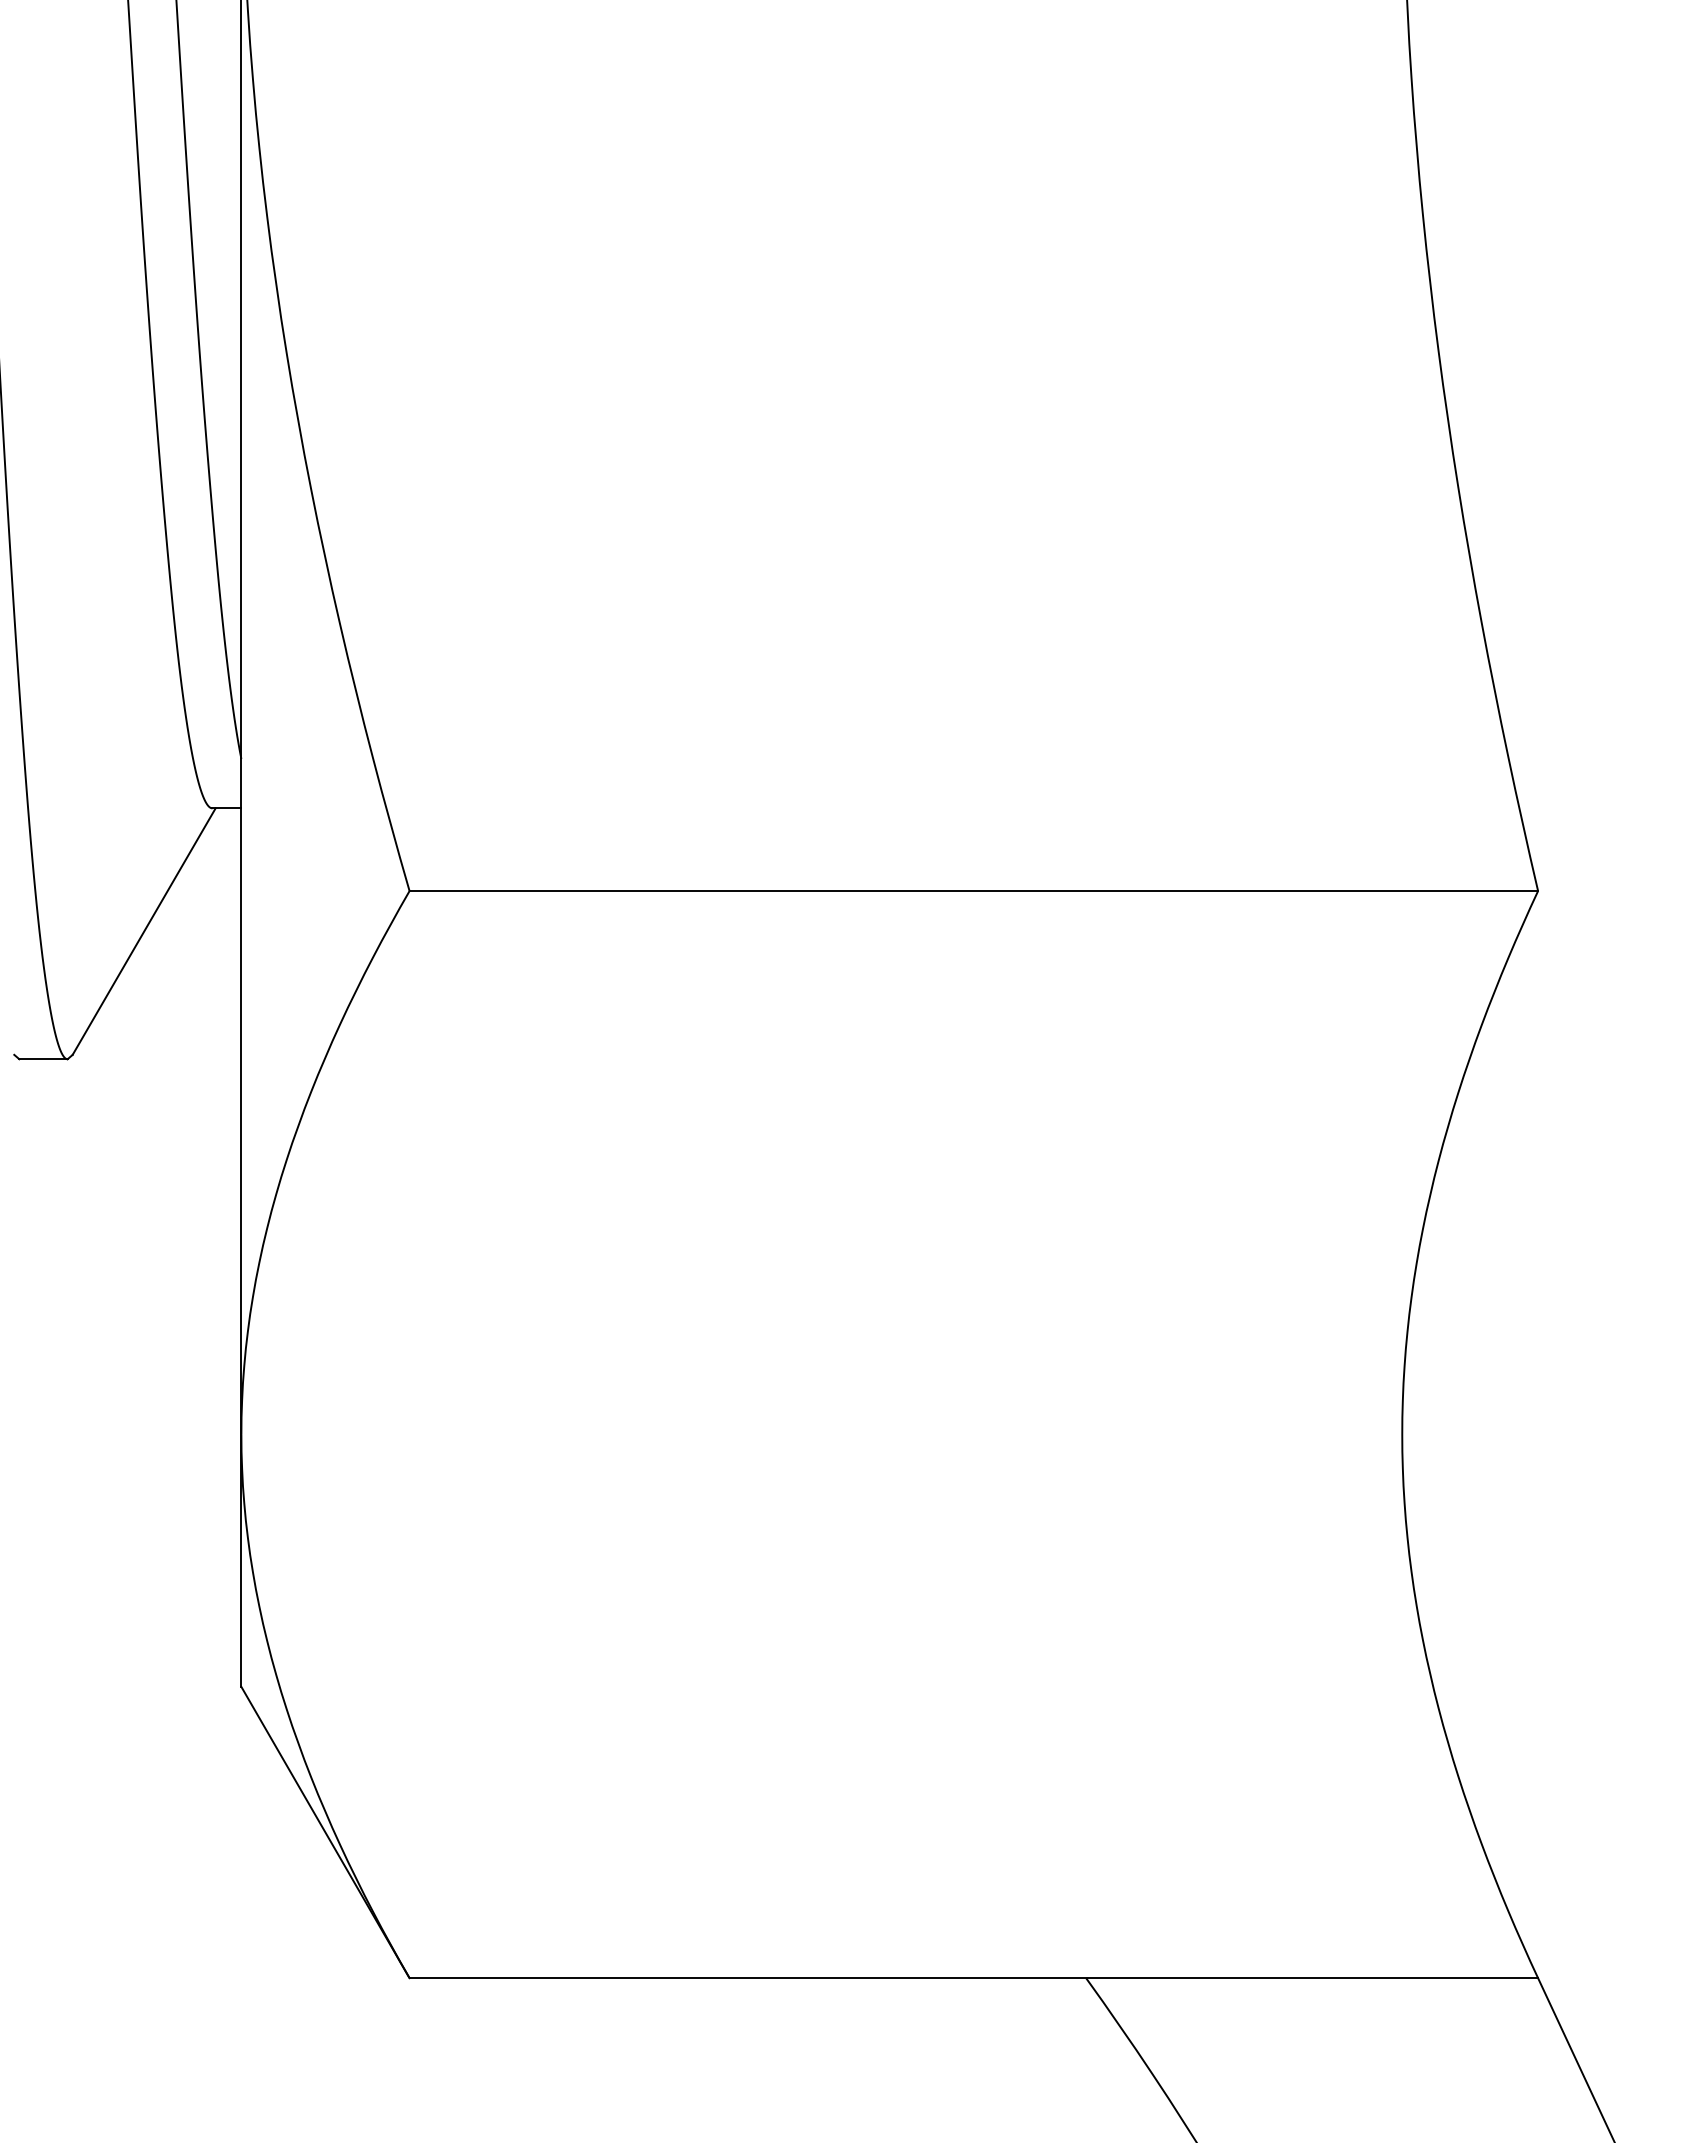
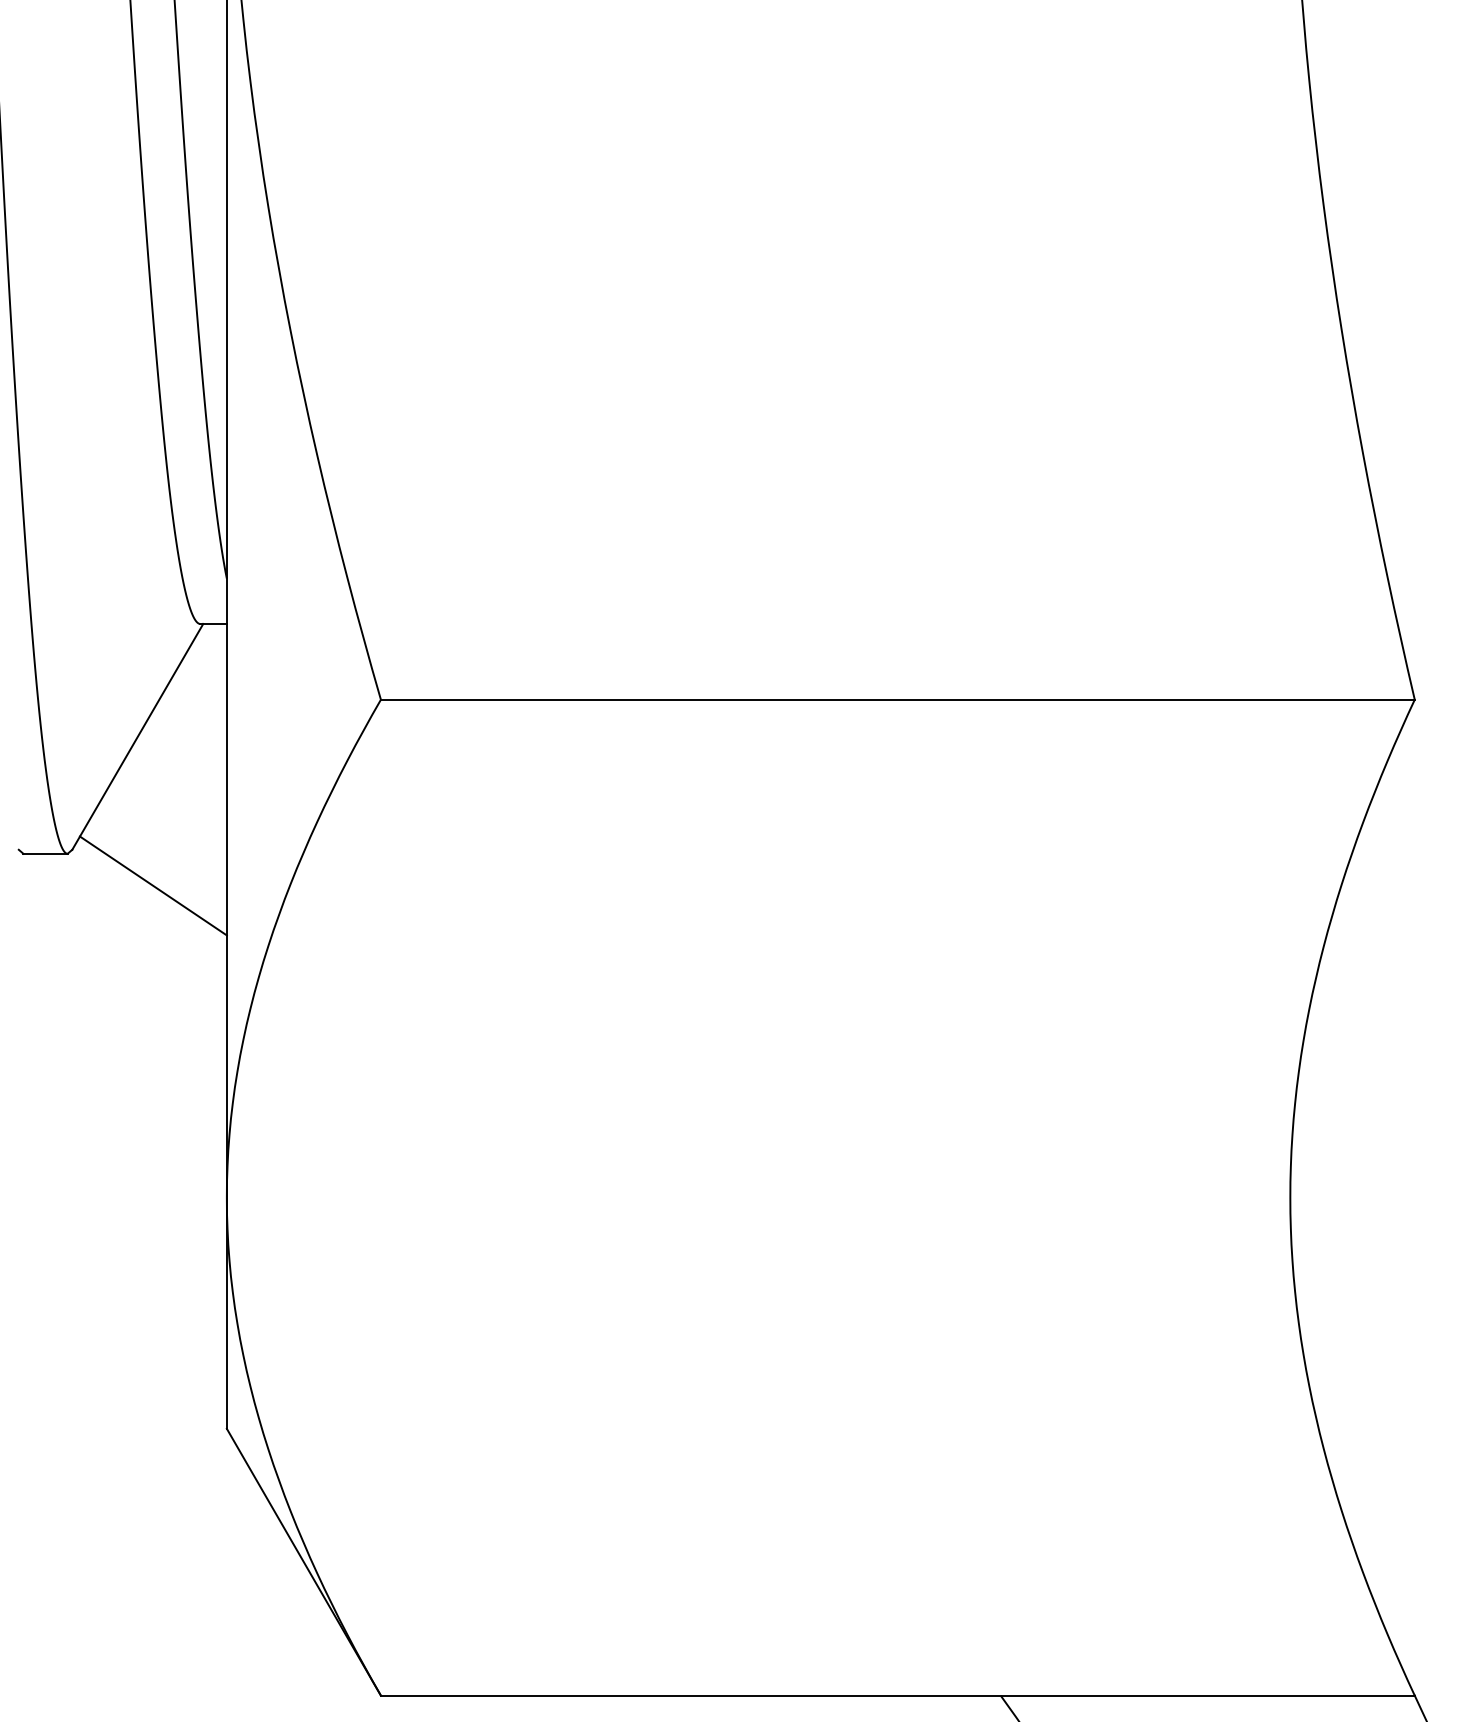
line: (161, 1094) -> (153, 886), added

